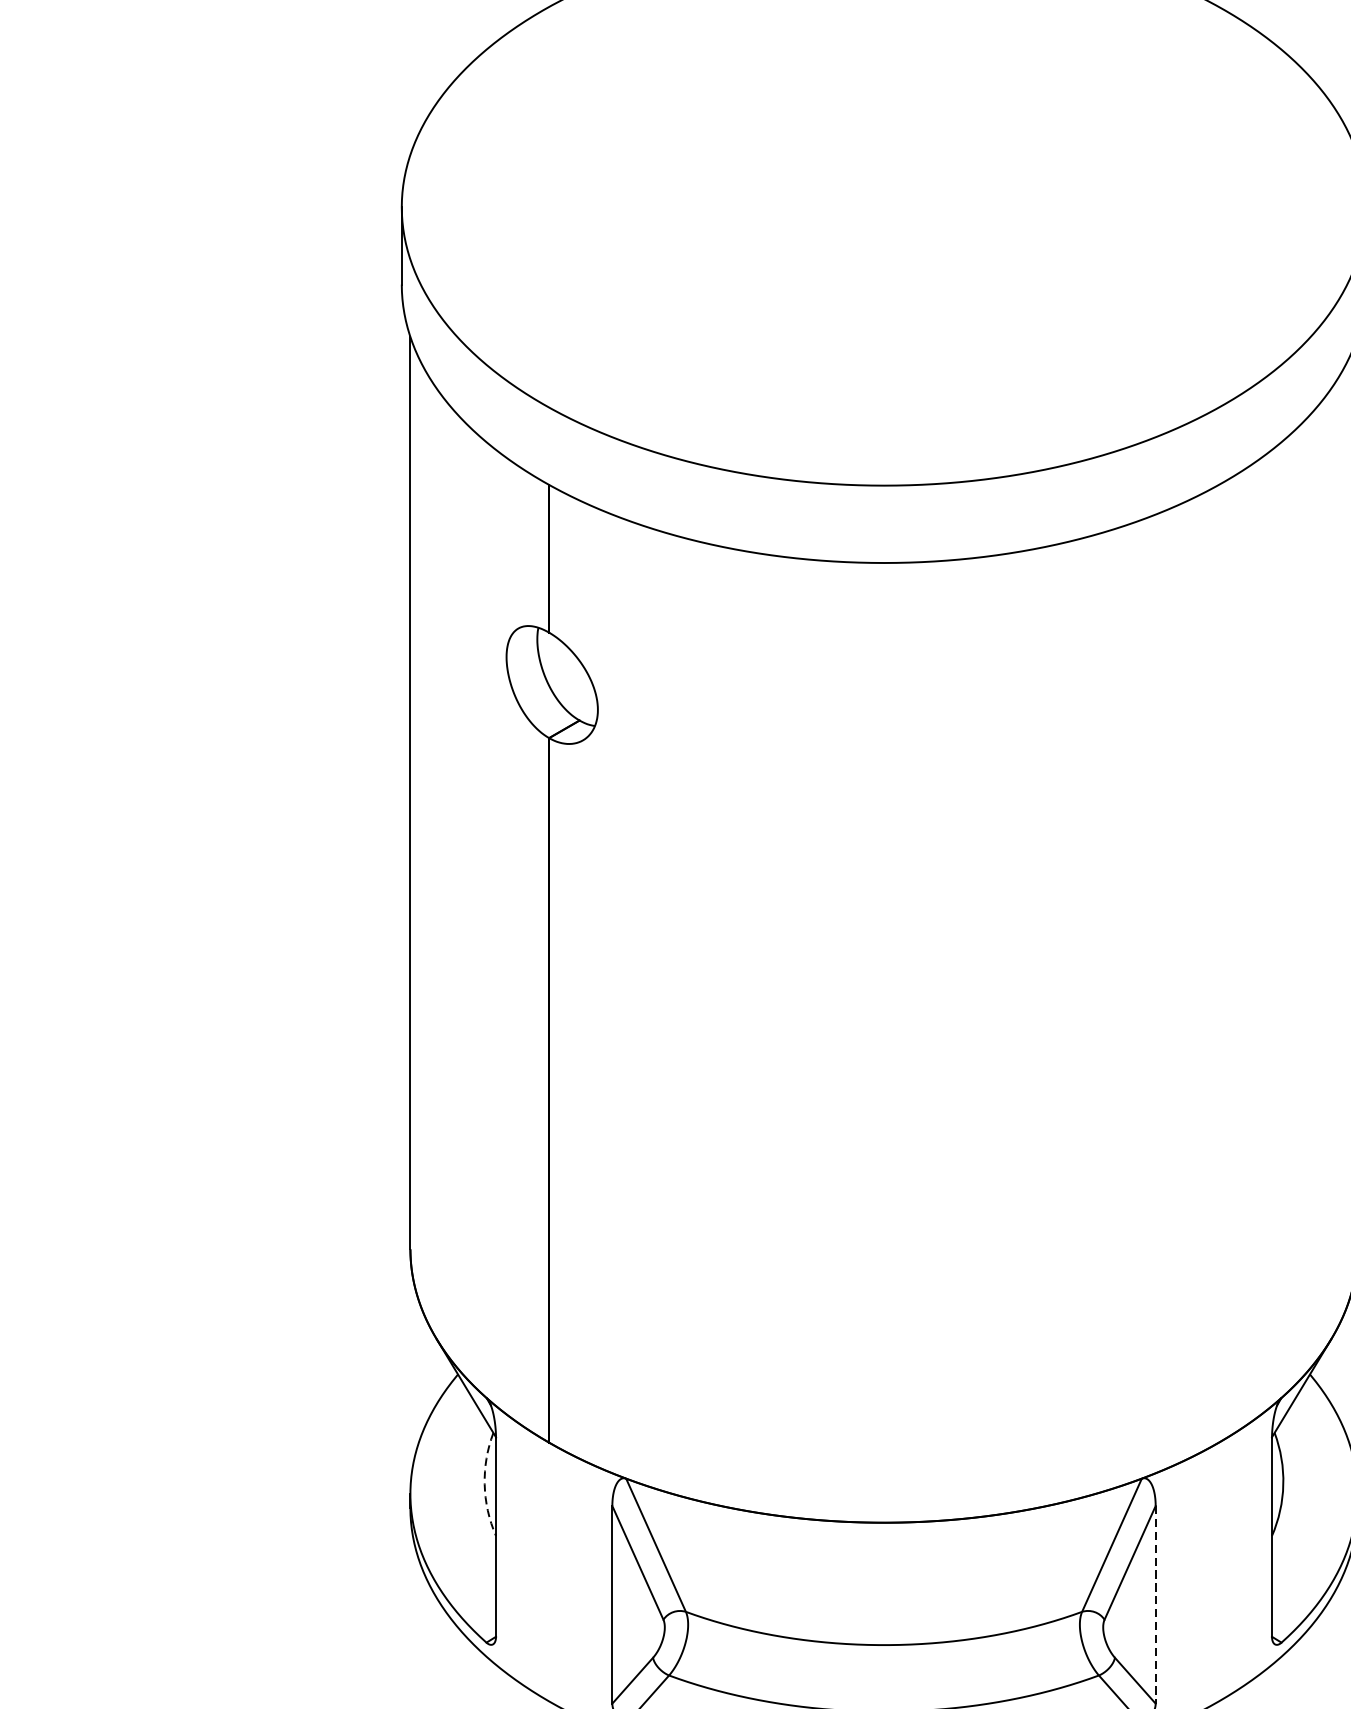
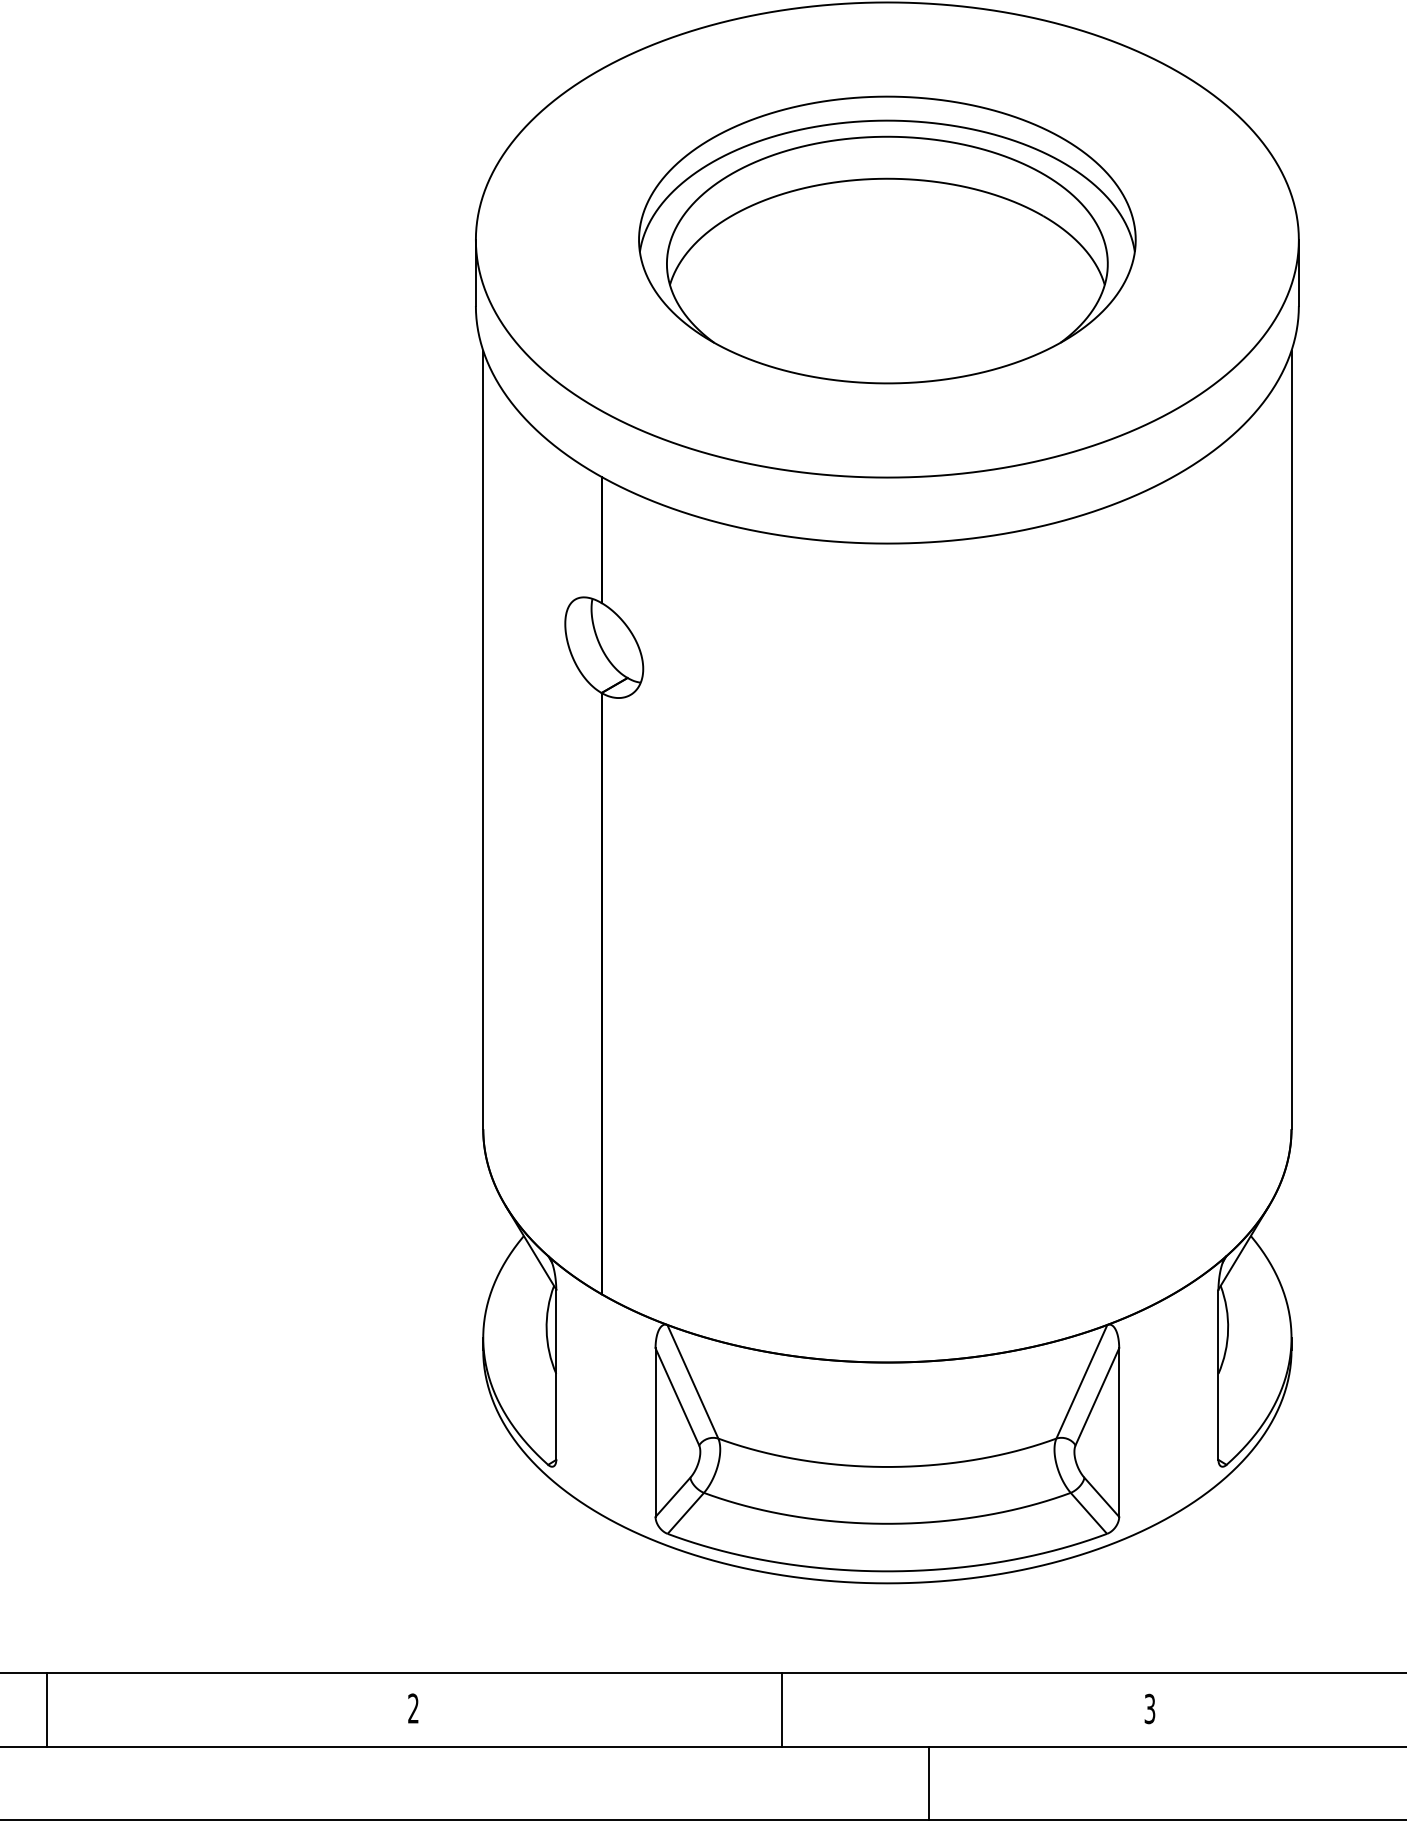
part: (884, 206) -> (887, 239), added
arc: (484, 1485) -> (546, 1330), dashed -> solid
line: (1156, 1605) -> (1119, 1433), dashed -> solid

